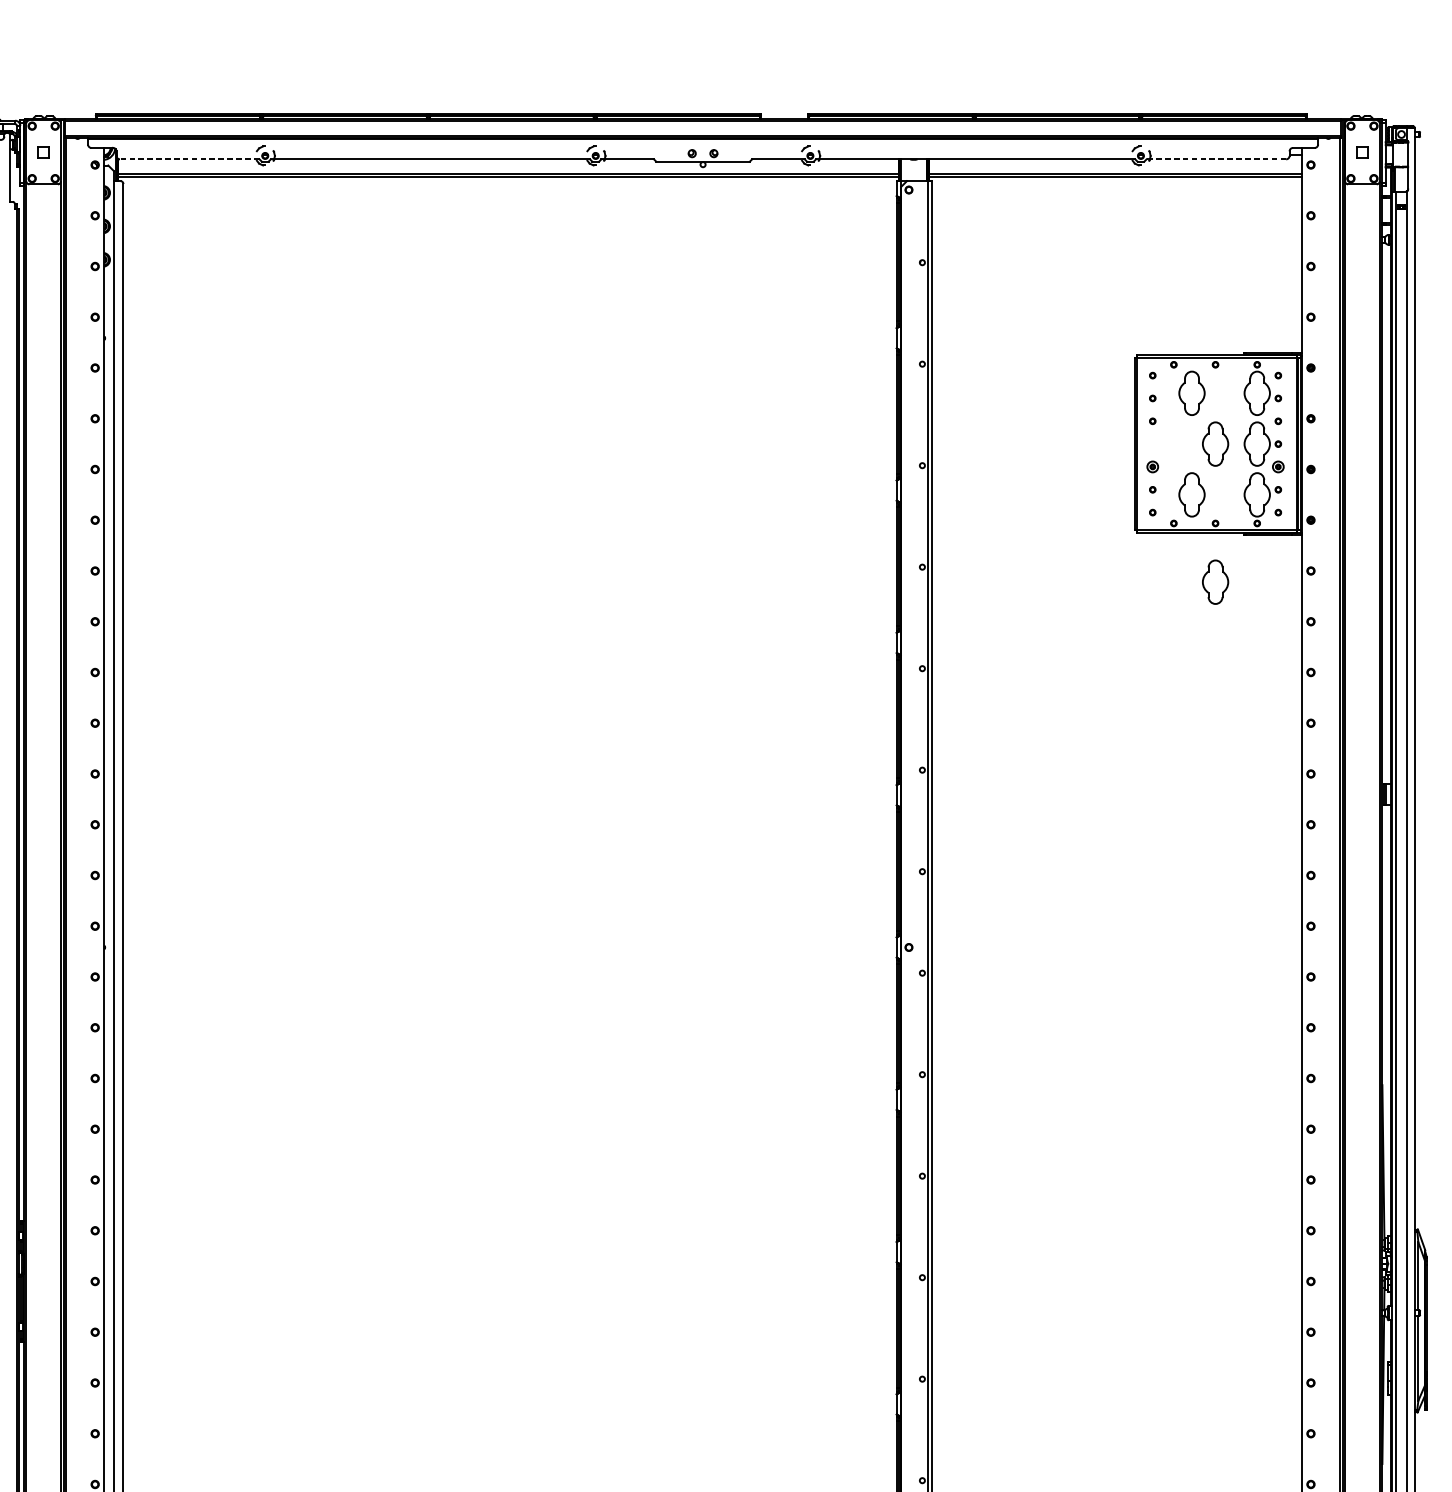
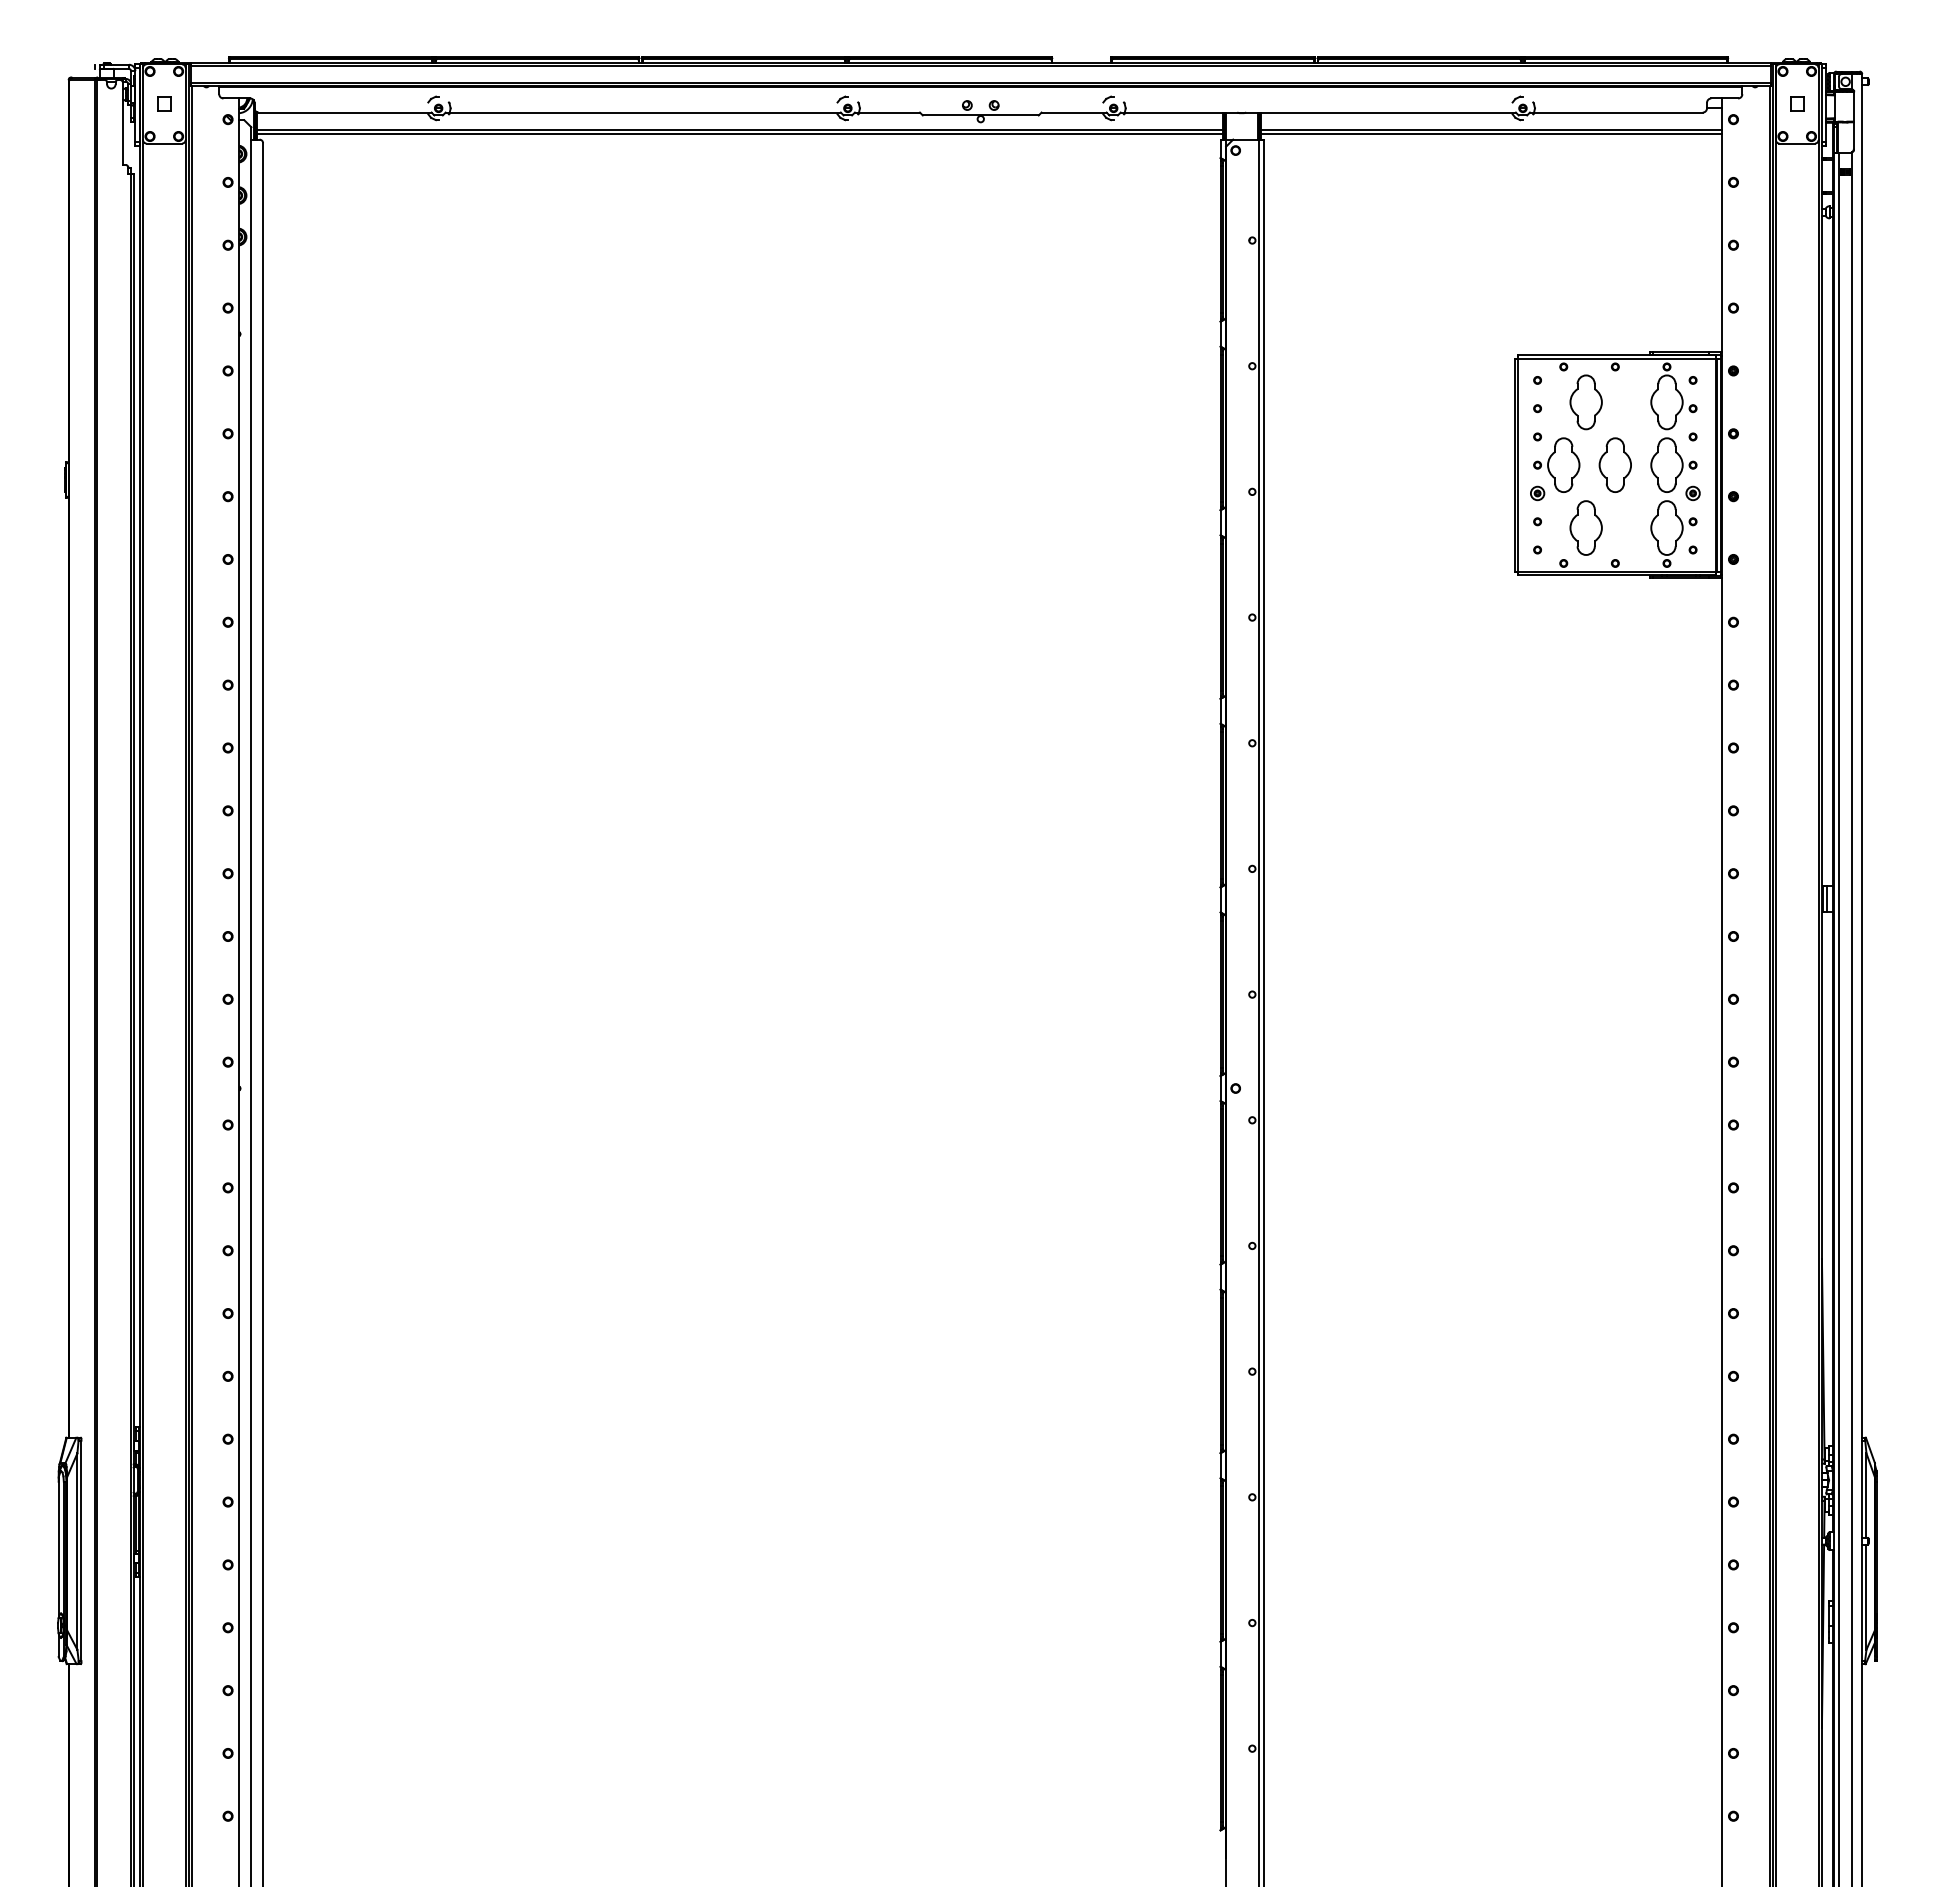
line: (189, 159) -> (344, 112), dashed -> solid
line: (1215, 159) -> (1615, 112), dashed -> solid
part: (1168, 443) -> (1556, 464), added
part: (1214, 581) -> (1614, 635), removed

